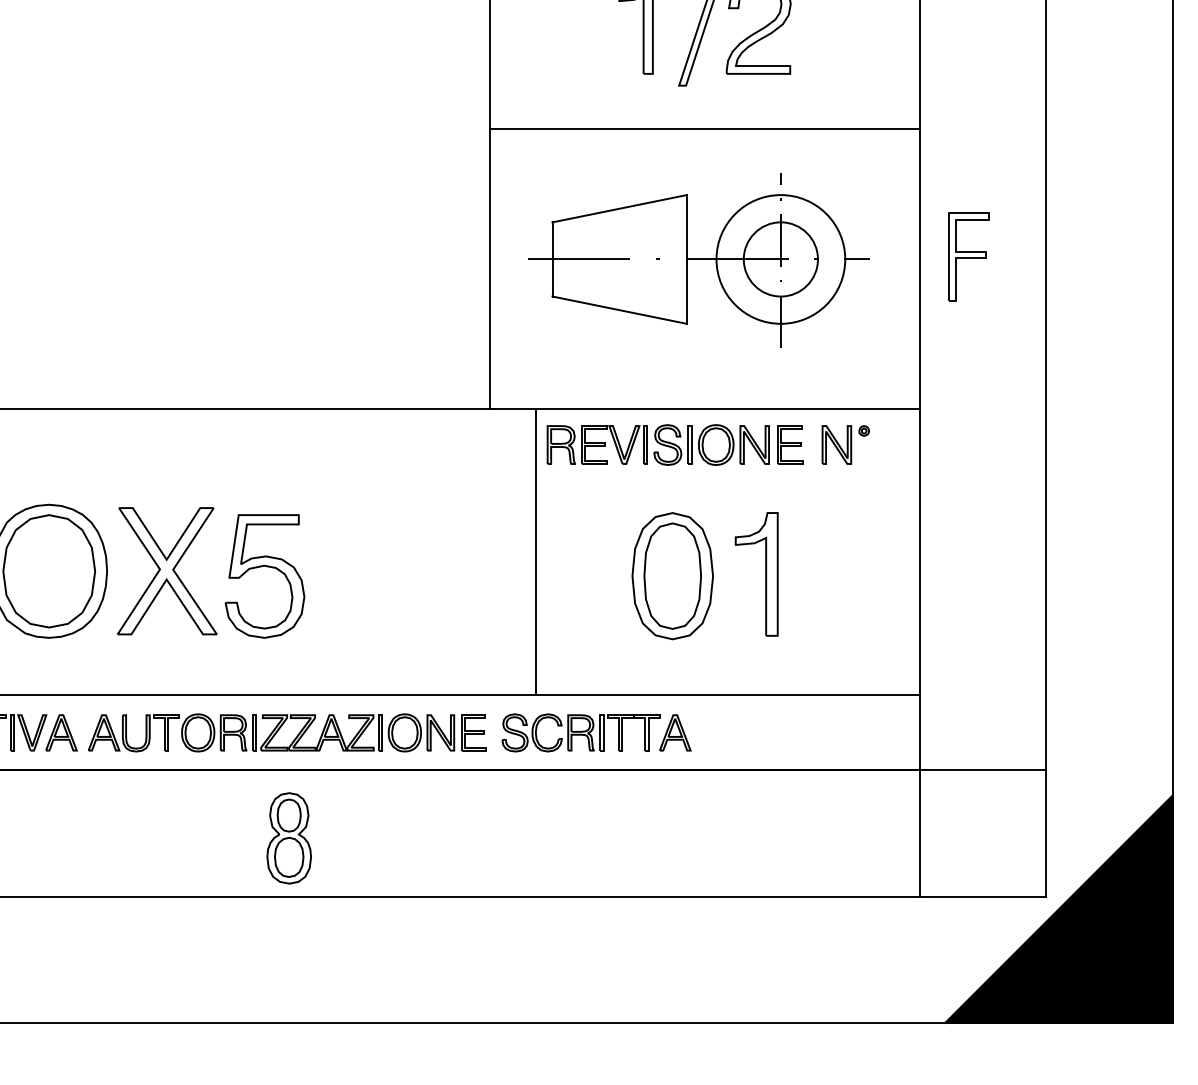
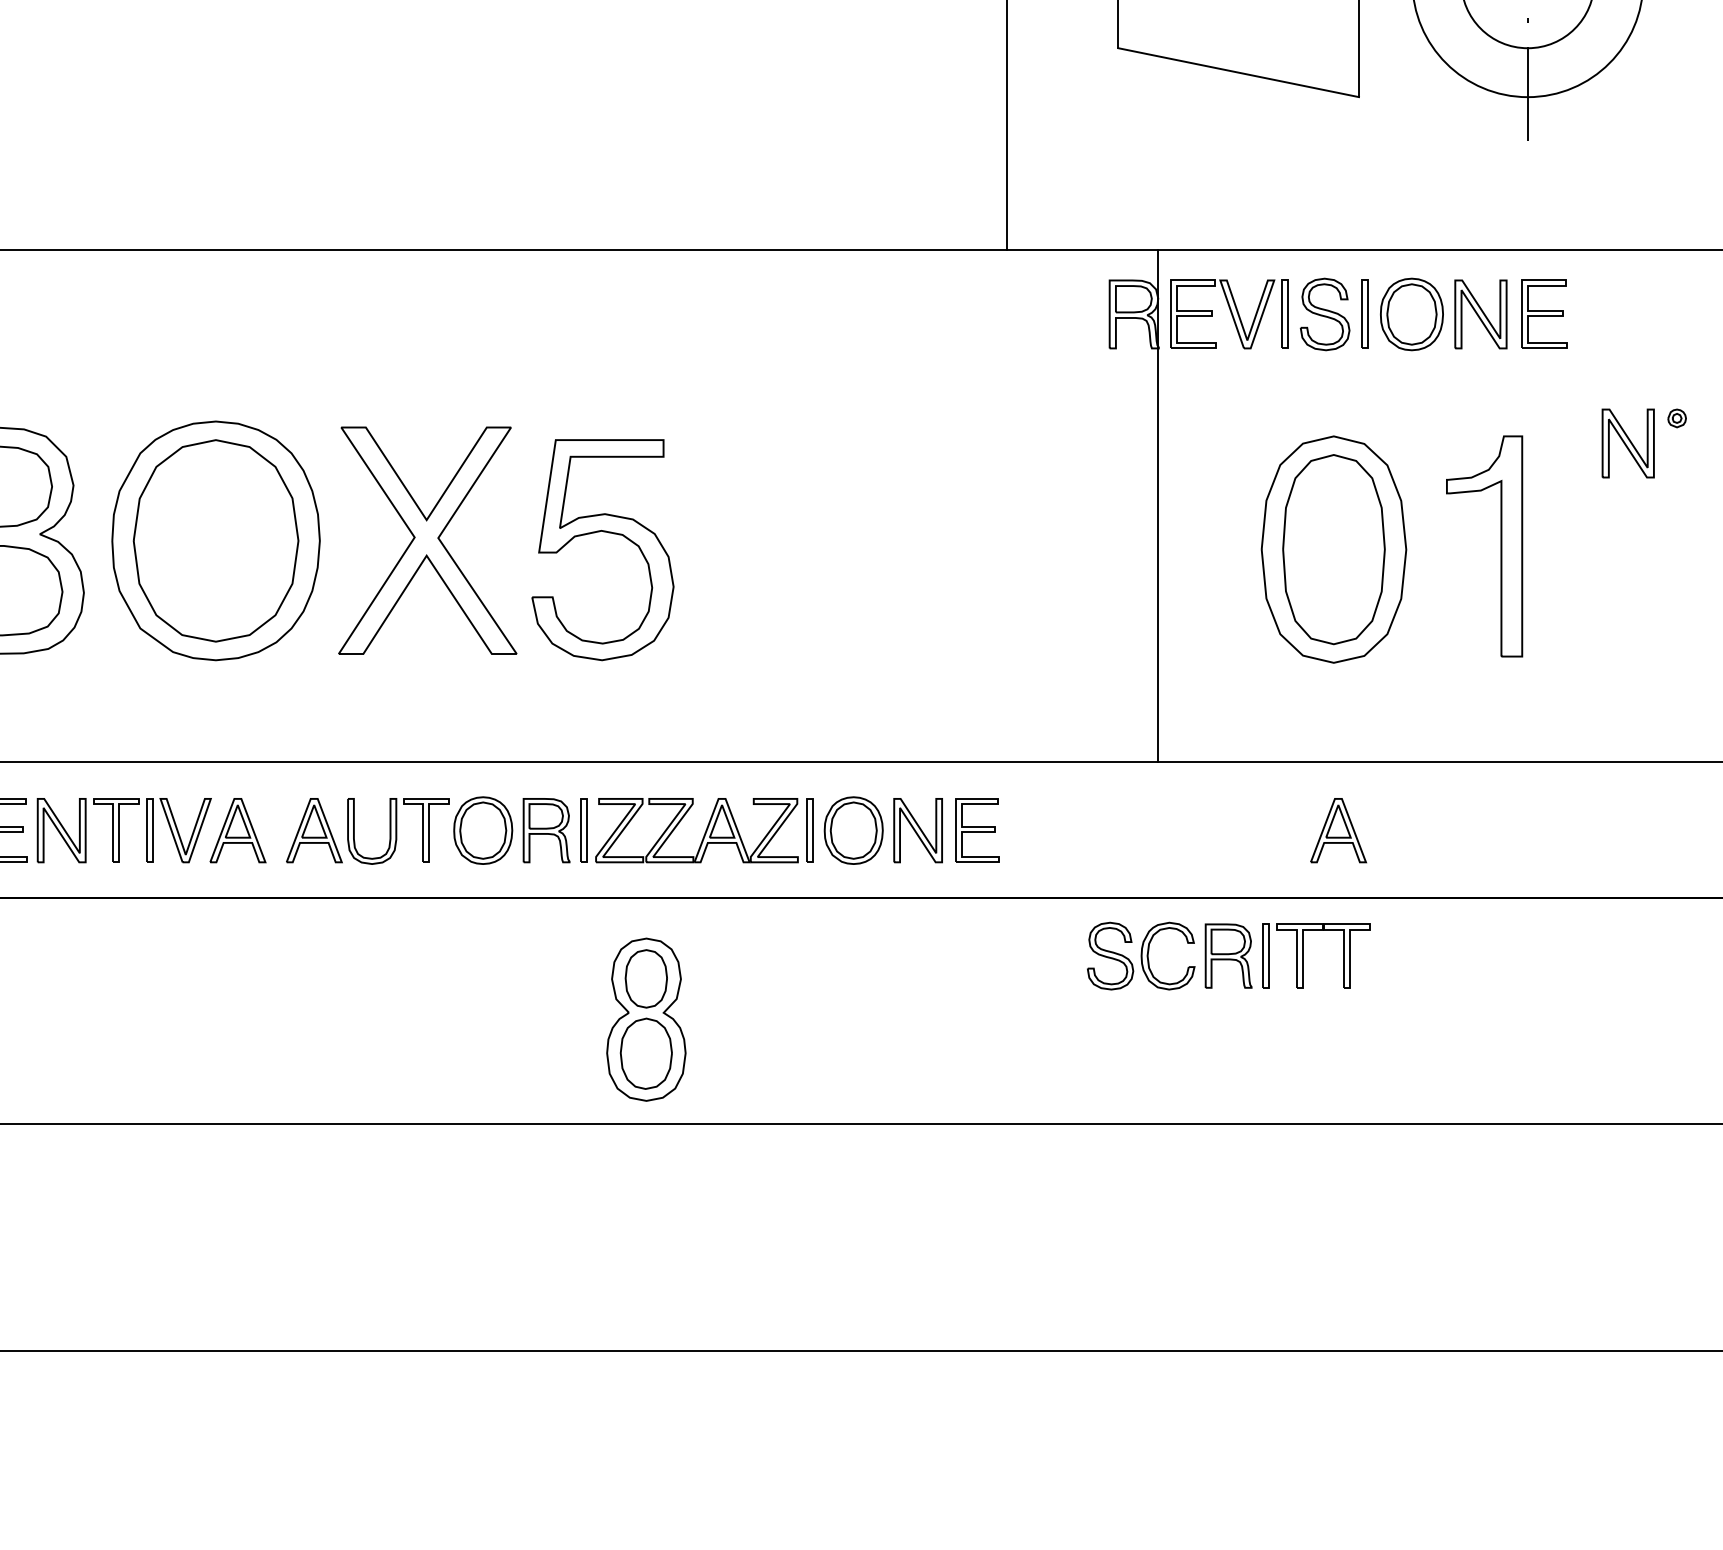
part: (845, 444) -> (1643, 442), moved
line: (535, 551) -> (1157, 505), moved
part: (580, 732) -> (1227, 955), moved

